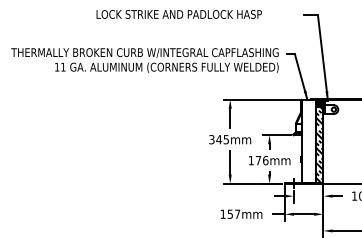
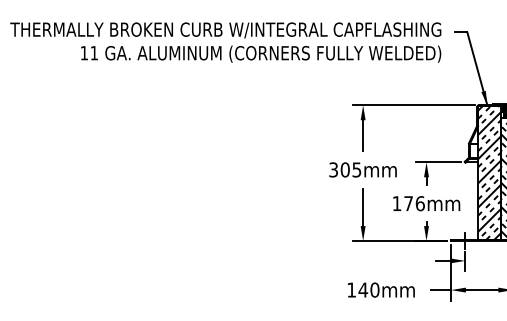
text: (219, 139) -> (345, 169), 345mm -> 305mm
hatch: (308, 141) -> (489, 172), added
text: (233, 213) -> (368, 288), 157mm -> 140mm

